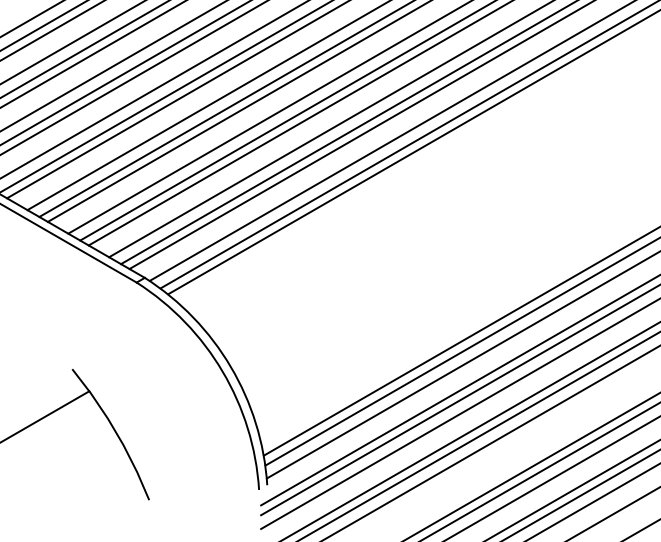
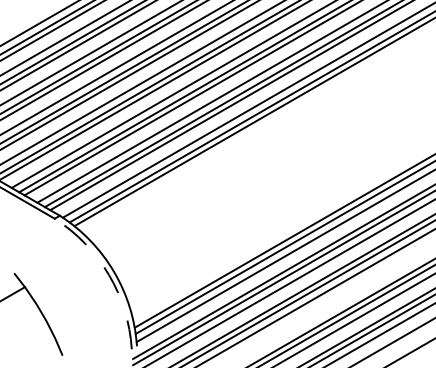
arc: (222, 371) -> (108, 274), solid -> dashed

